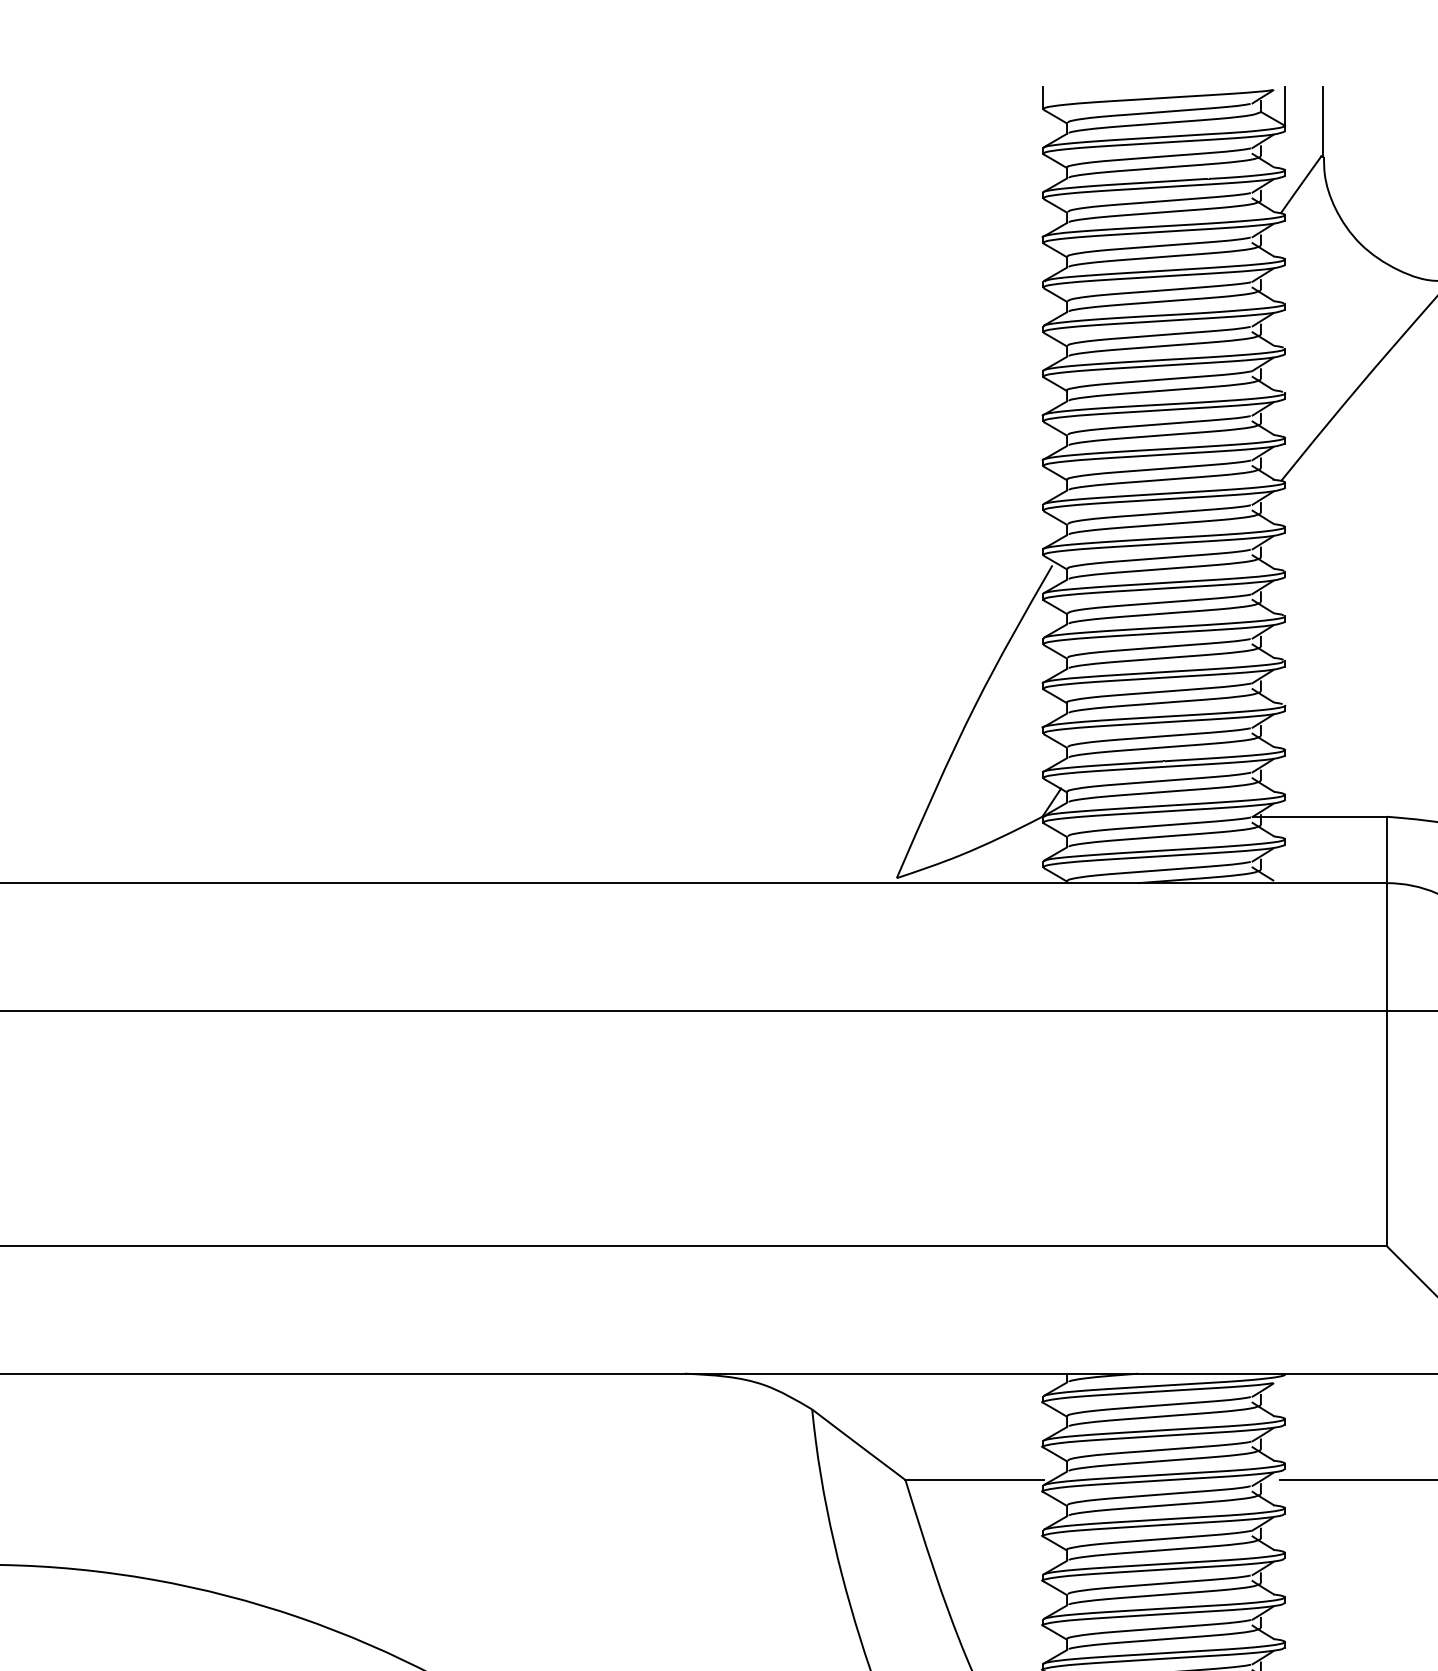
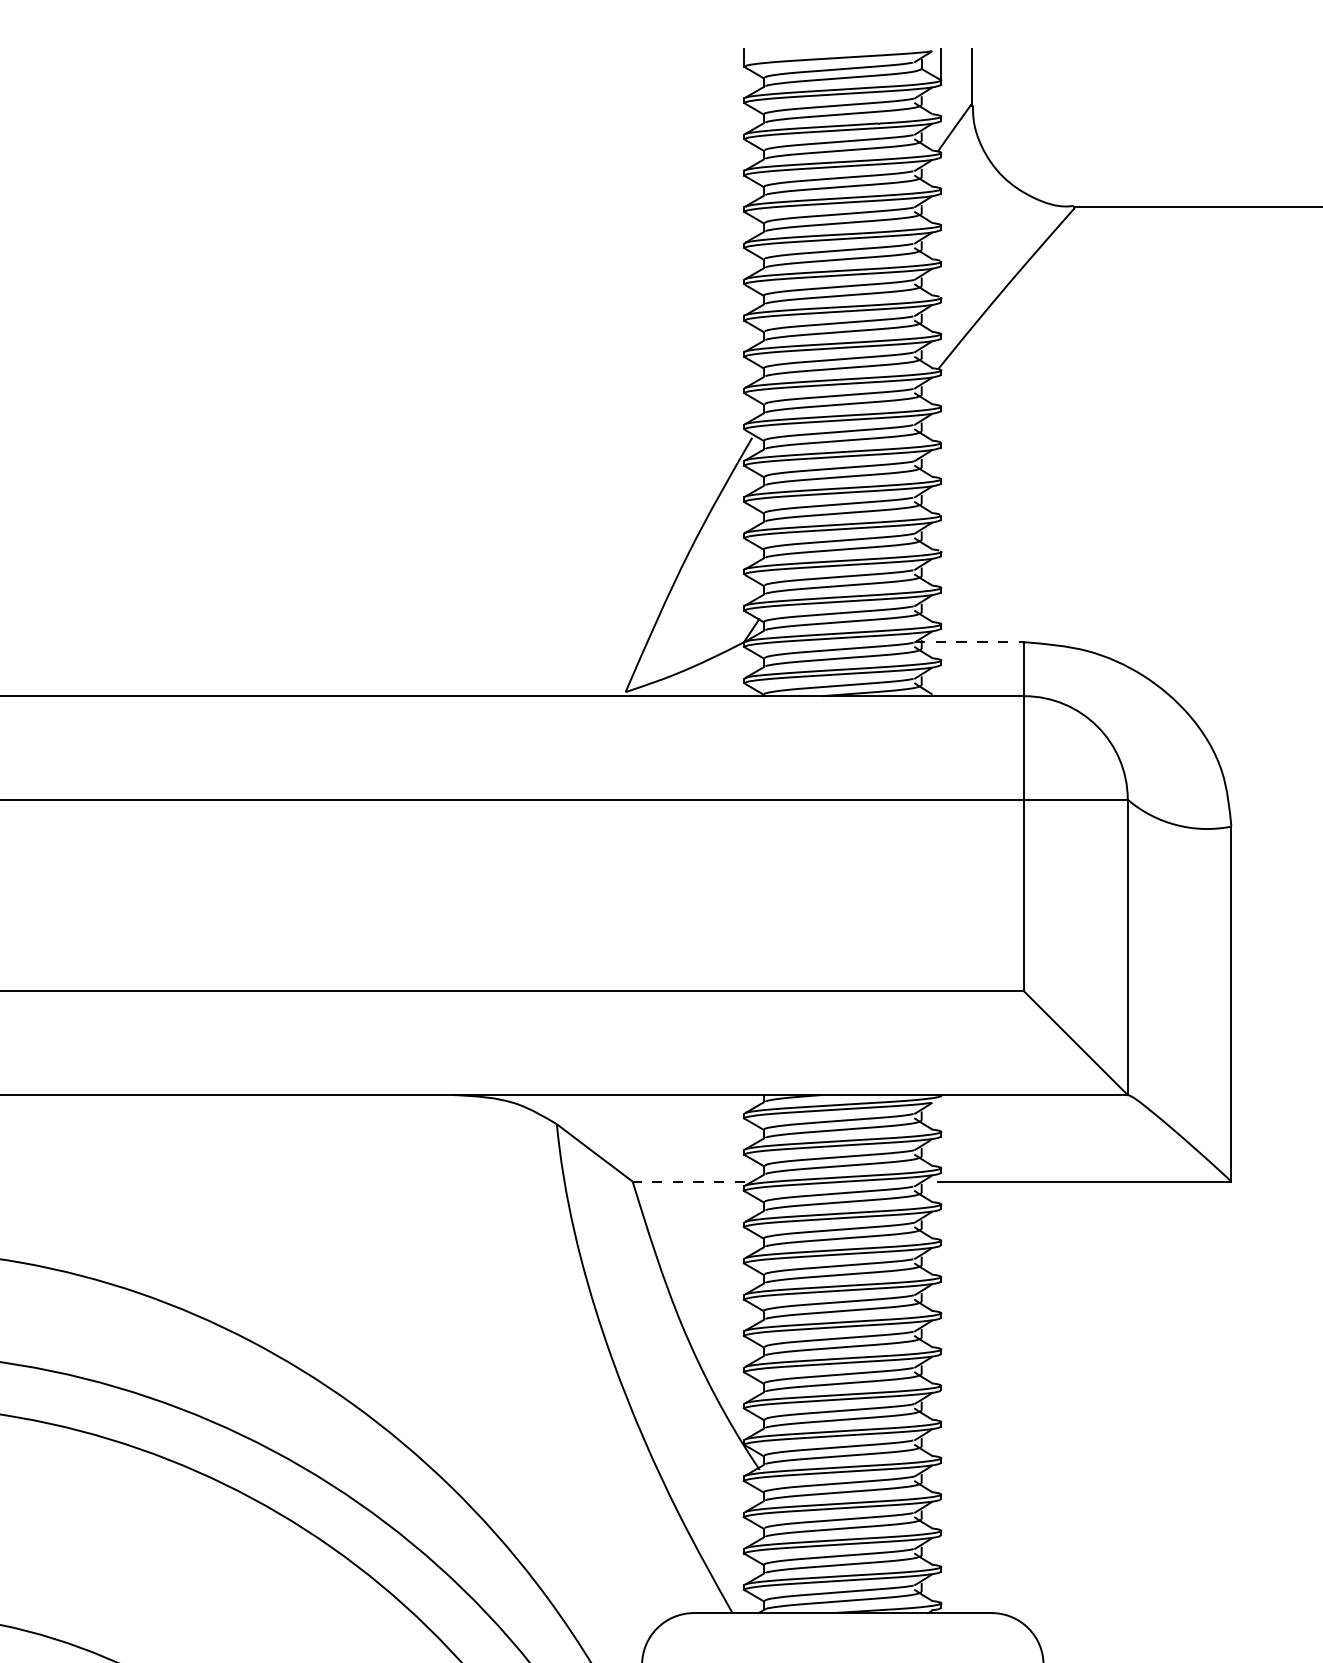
line: (1319, 817) -> (969, 642), solid -> dashed
line: (974, 1479) -> (688, 1181), solid -> dashed

